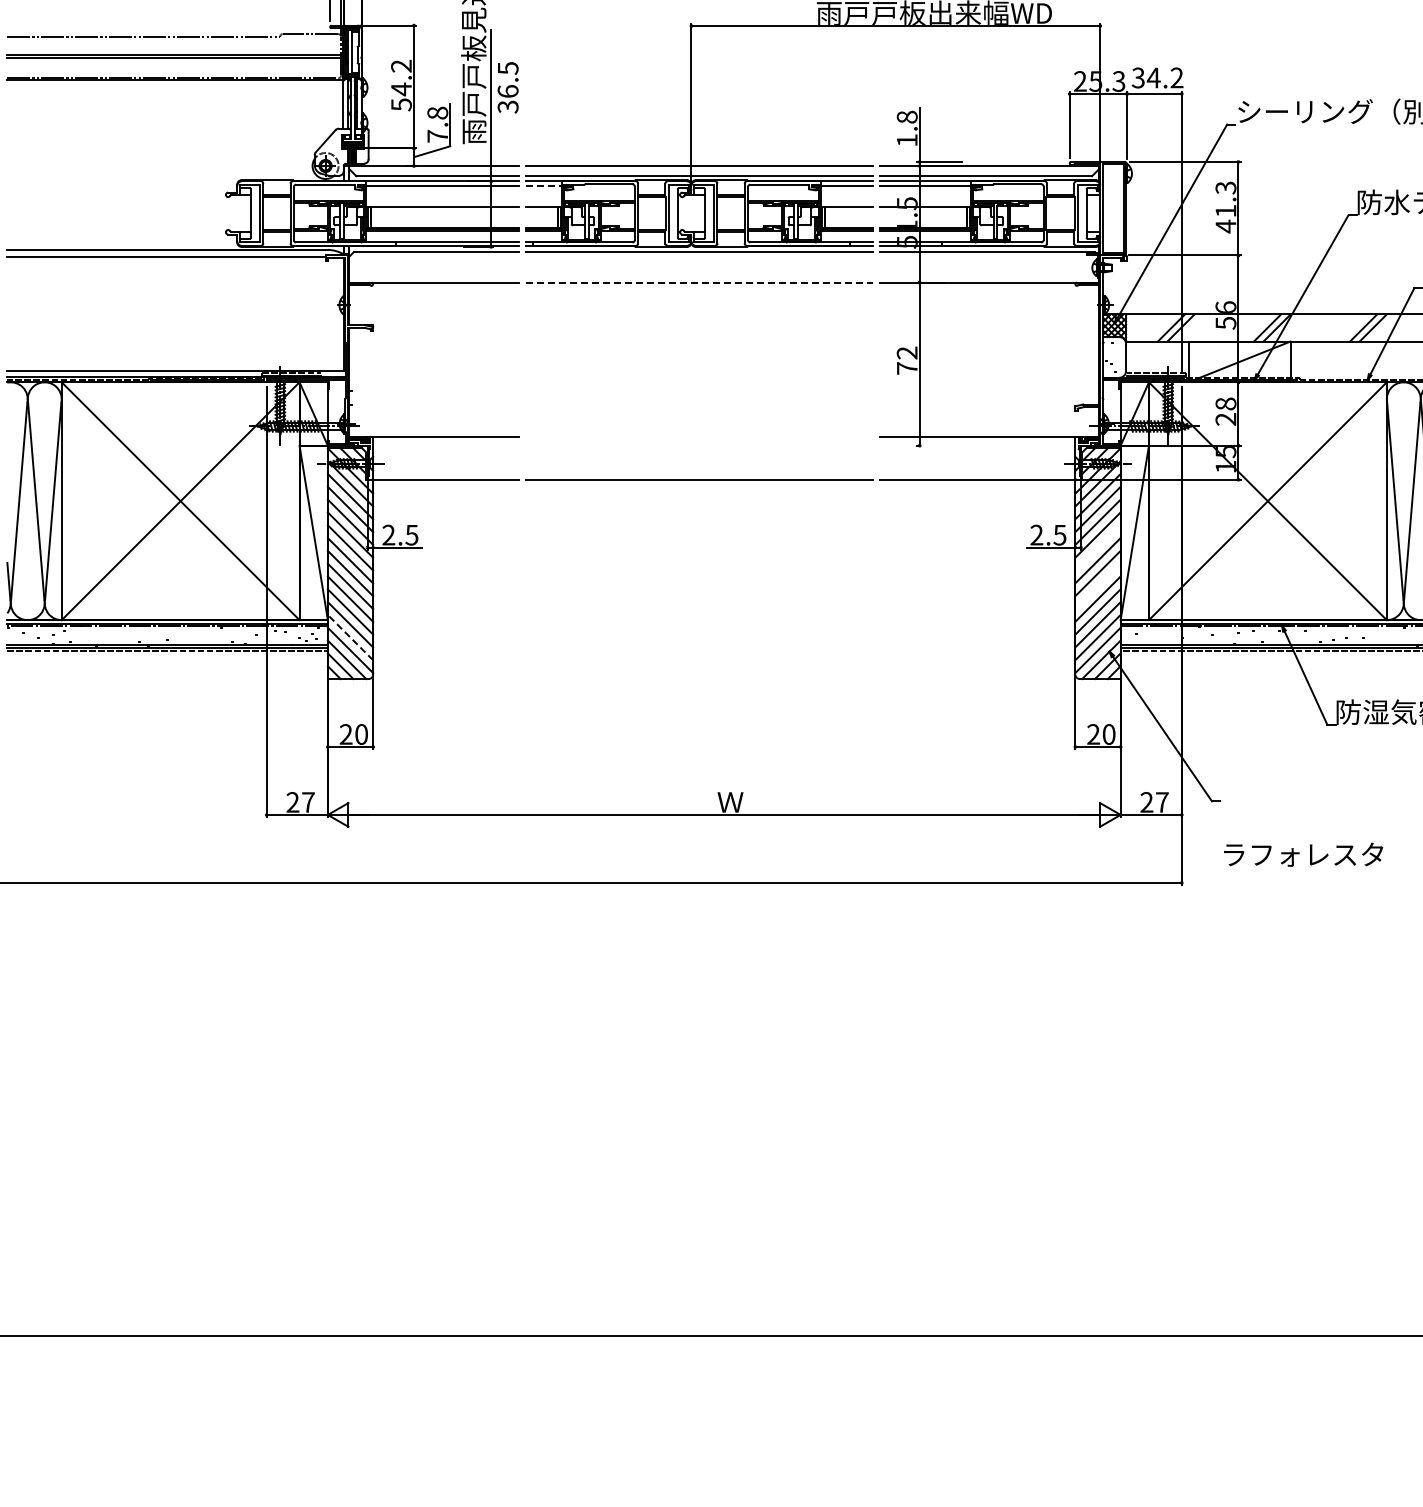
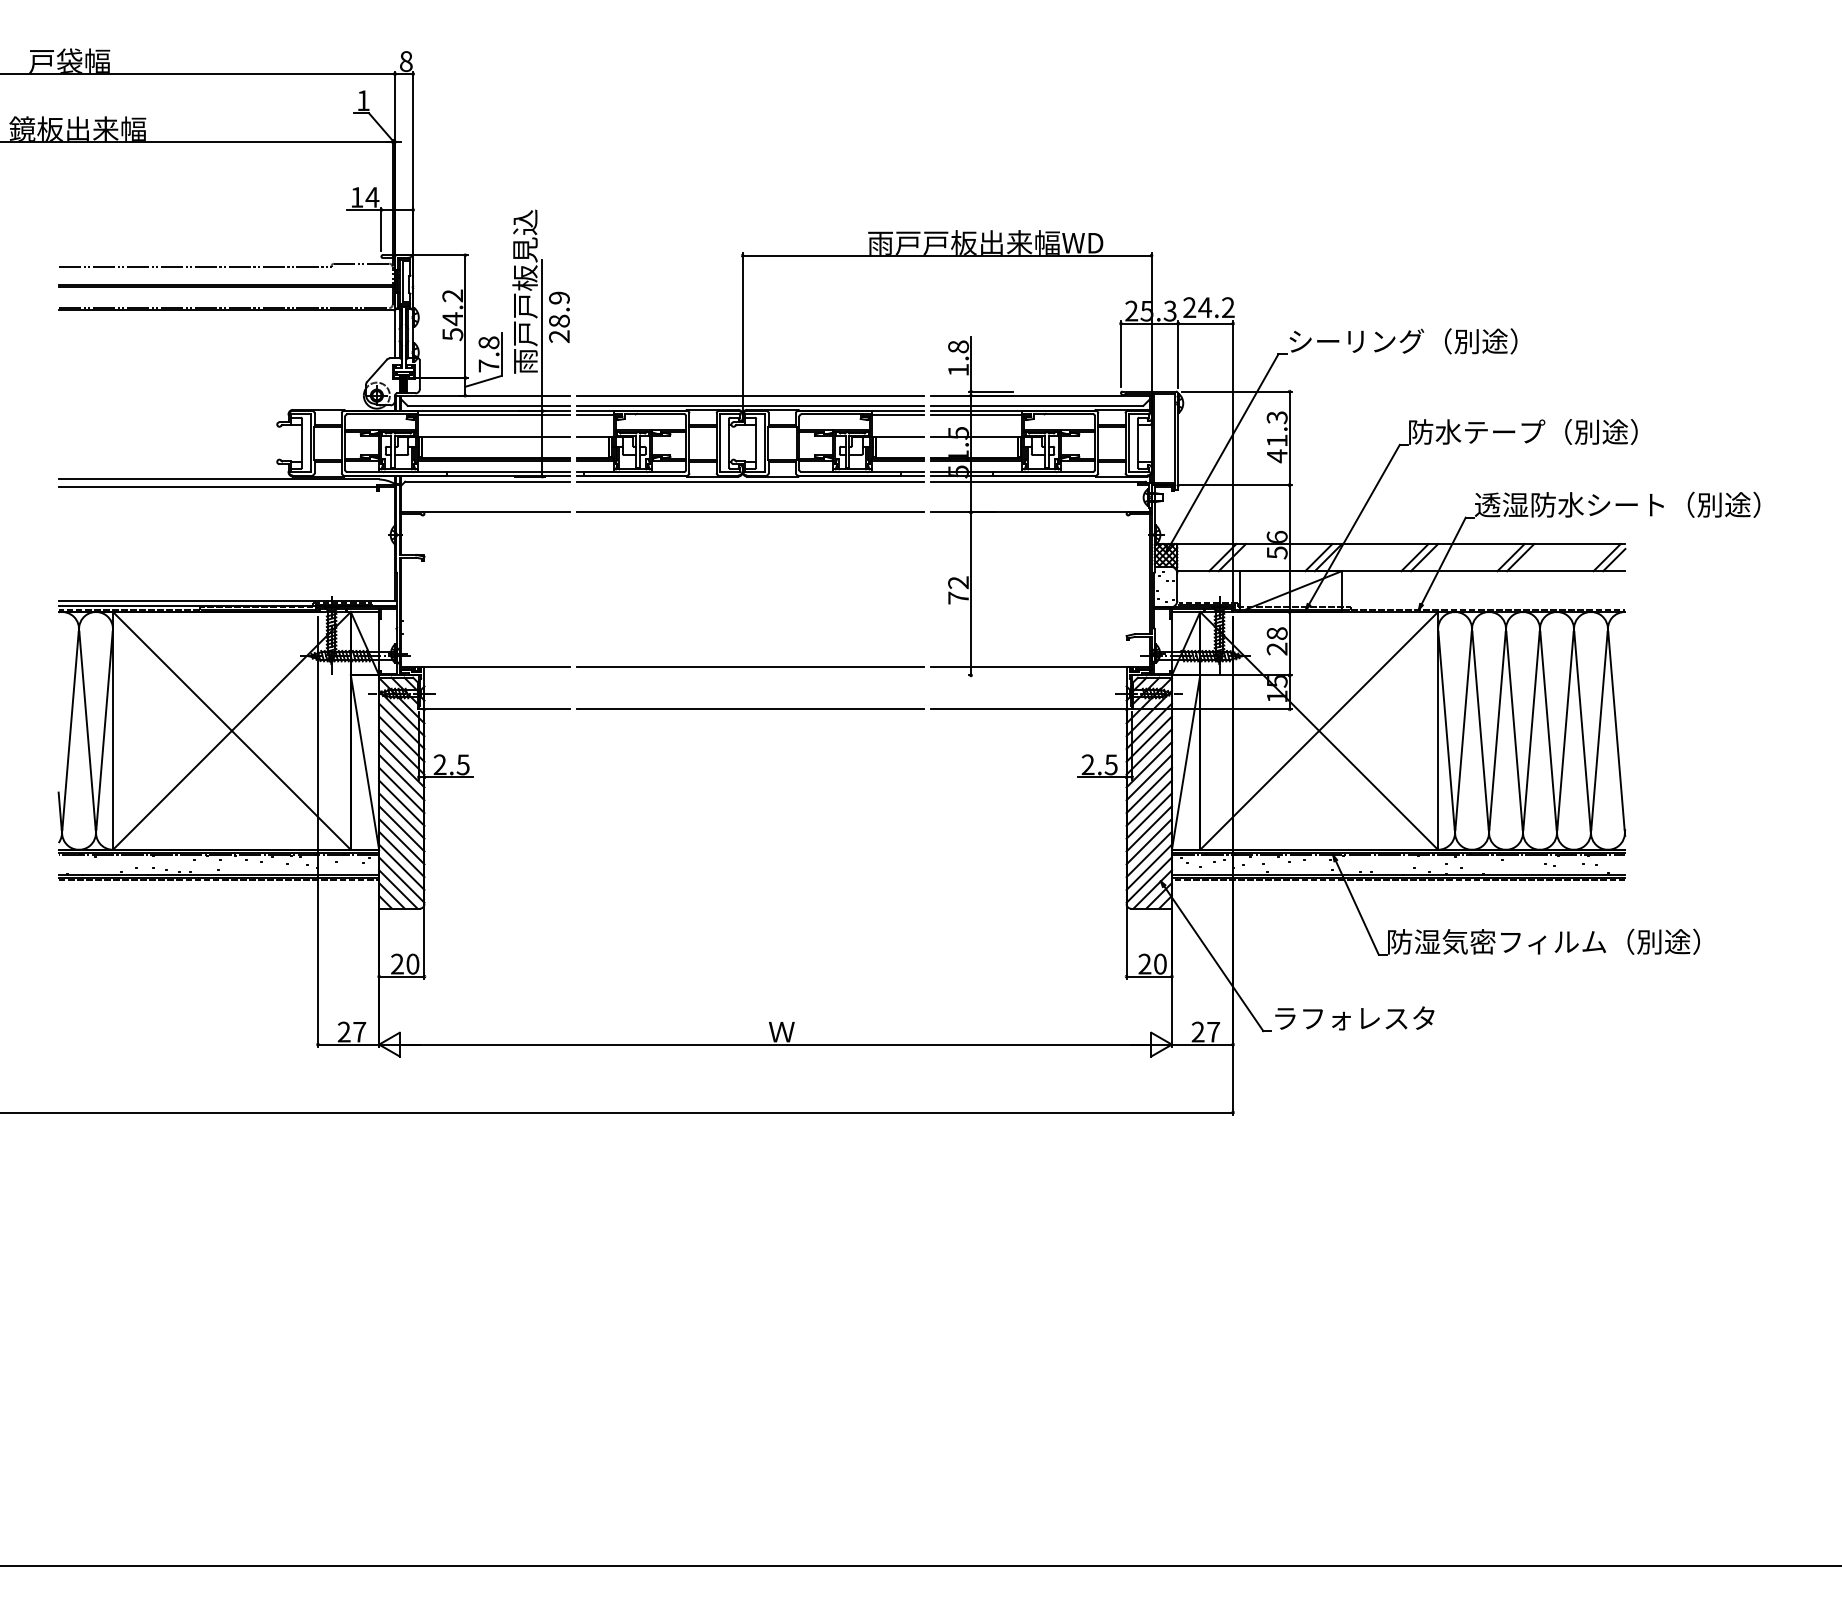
text: (1138, 77) -> (1189, 307), 34.2 -> 24.2
text: (508, 87) -> (559, 317), 36.5 -> 28.9
line: (544, 185) -> (595, 415), dashed -> solid
line: (699, 282) -> (750, 512), dashed -> solid
line: (699, 436) -> (750, 666), added
line: (1097, 547) -> (1148, 777), added
line: (1097, 585) -> (1148, 815), added
line: (350, 636) -> (401, 866), dashed -> solid
text: (1303, 854) -> (1354, 1018), moved

